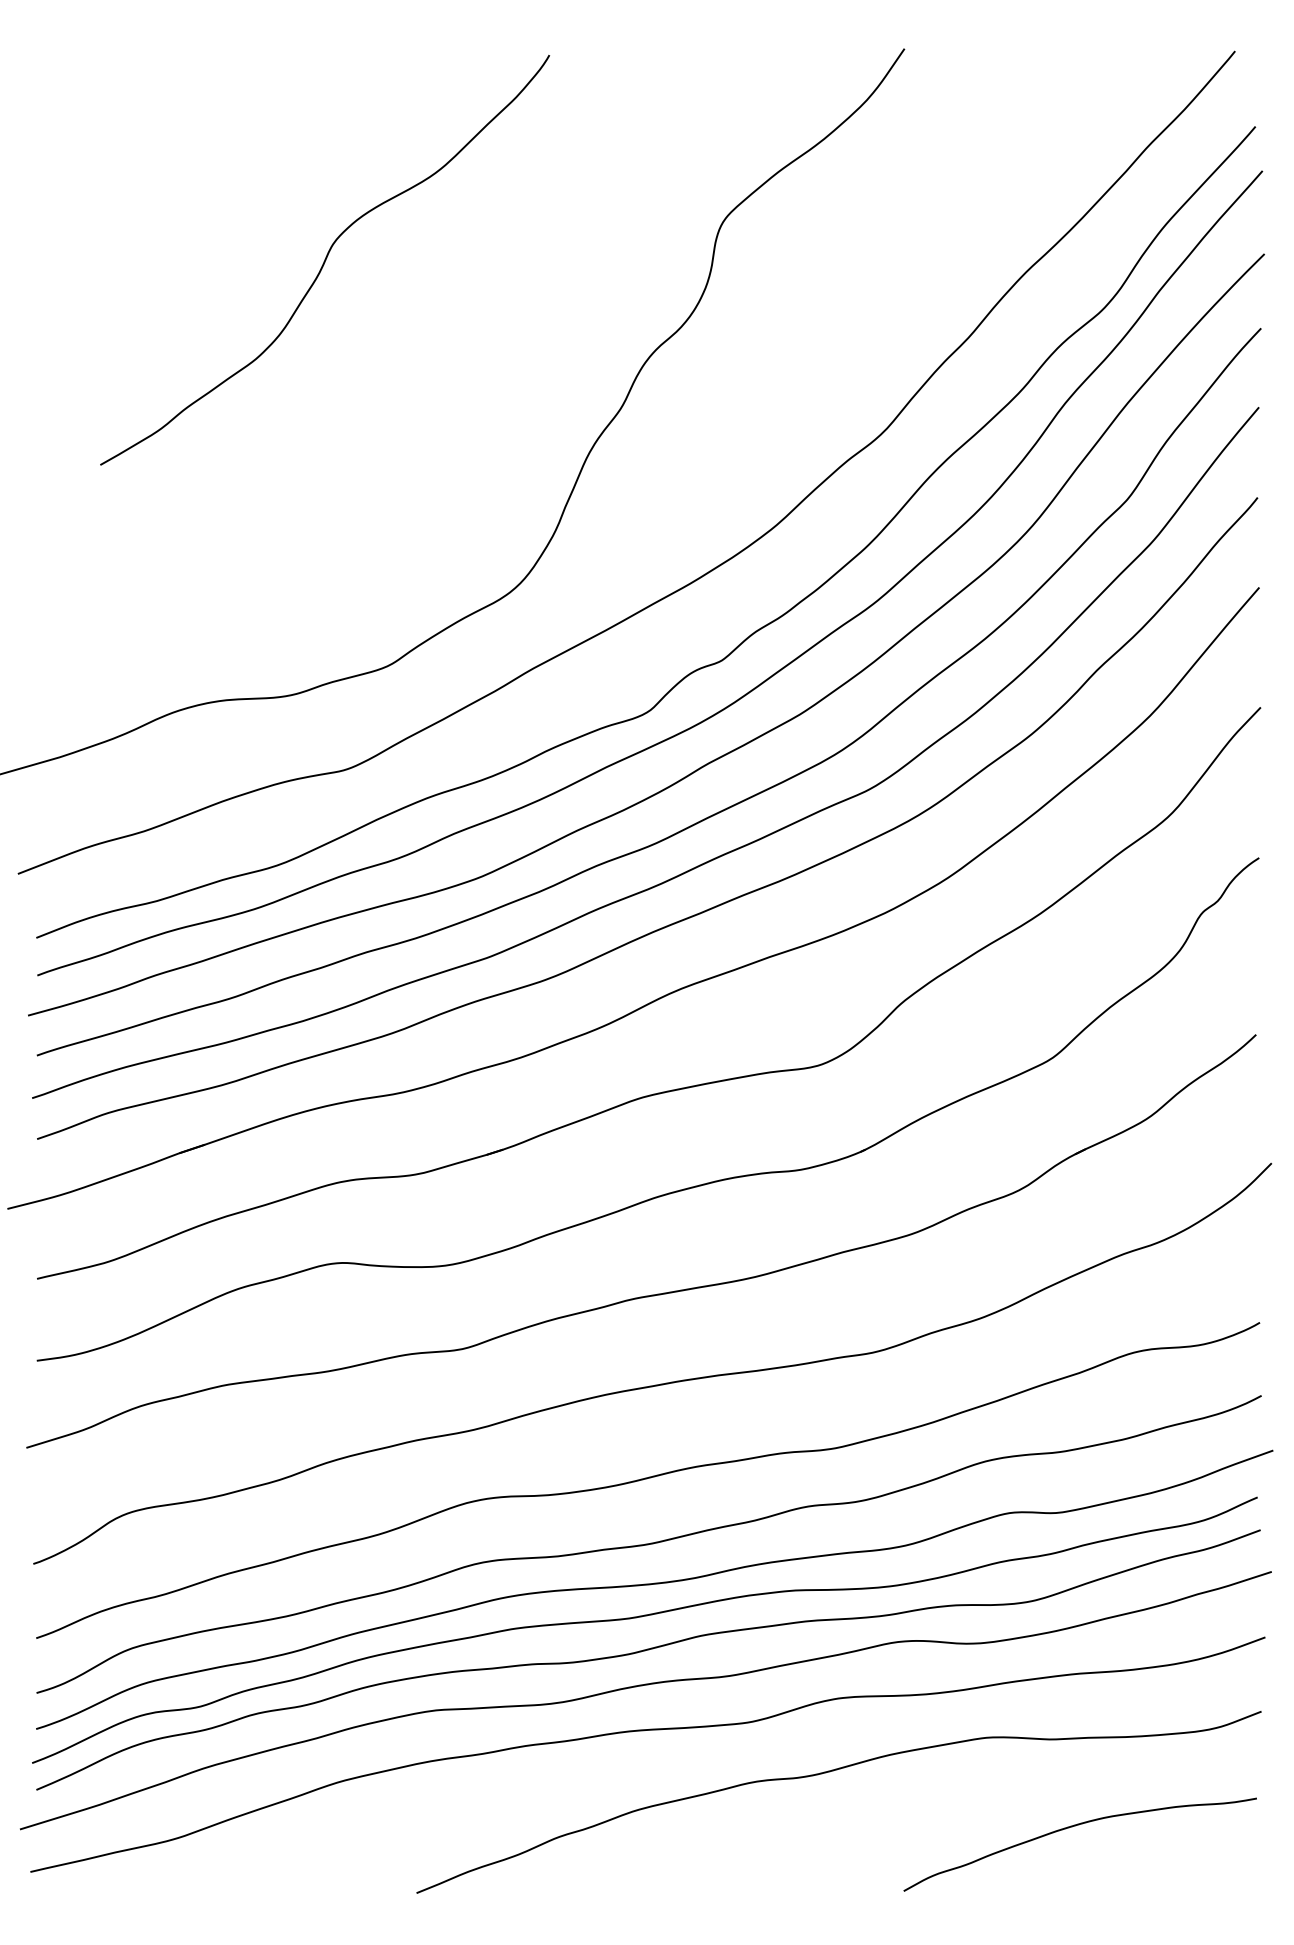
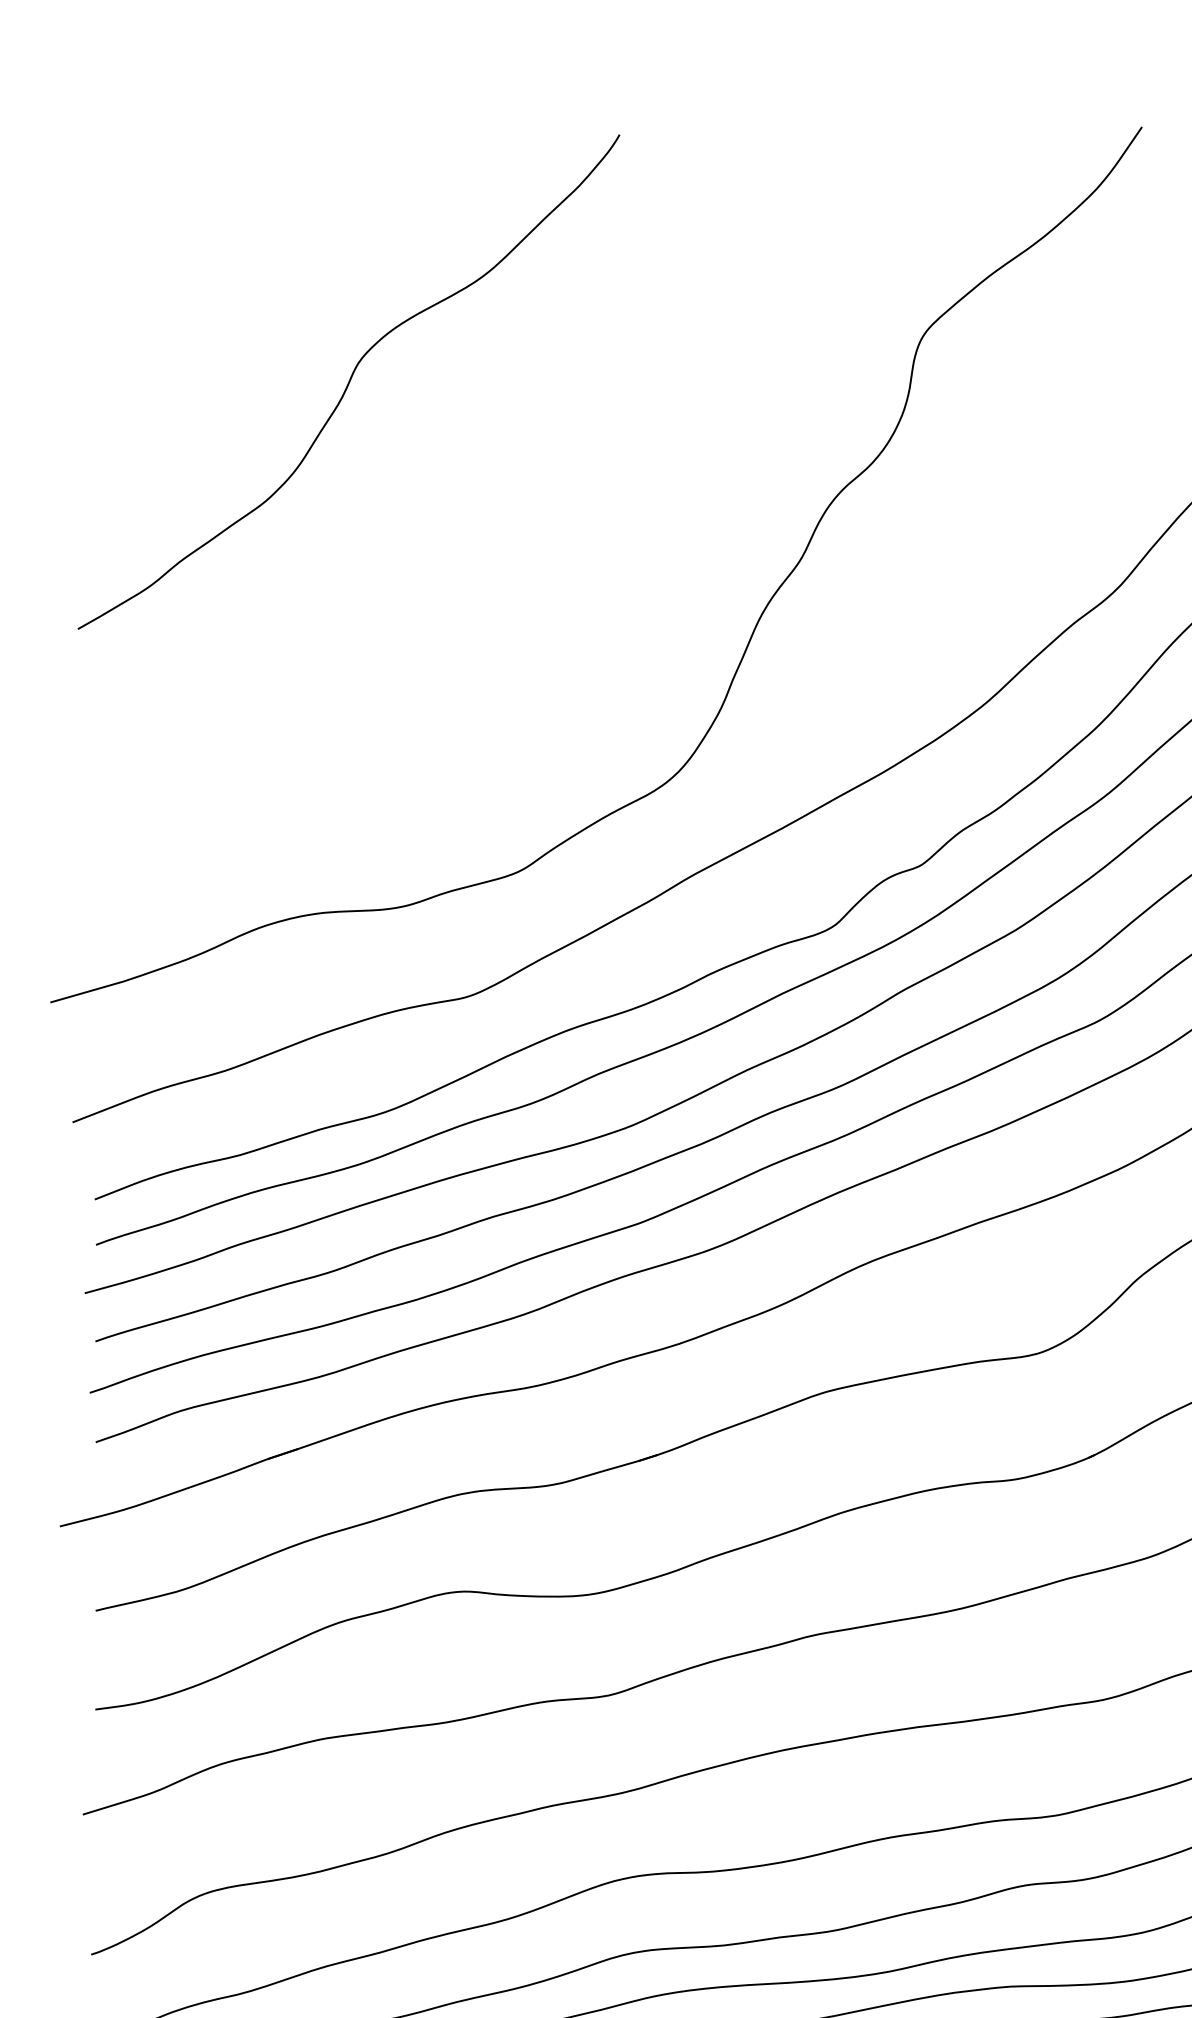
curve: (325, 259) -> (349, 381), moved

